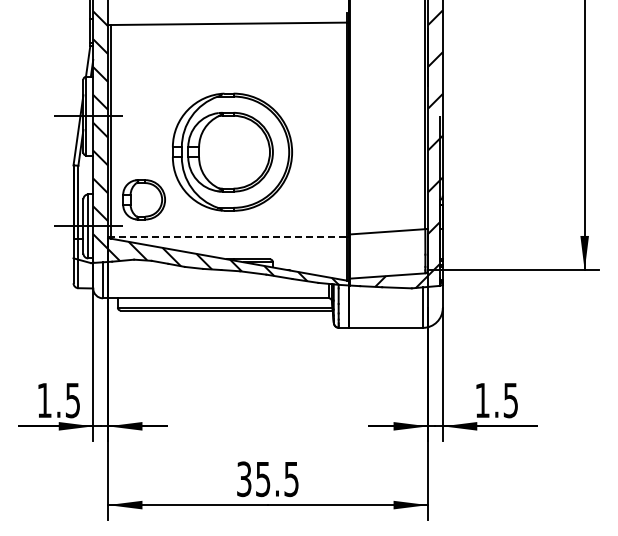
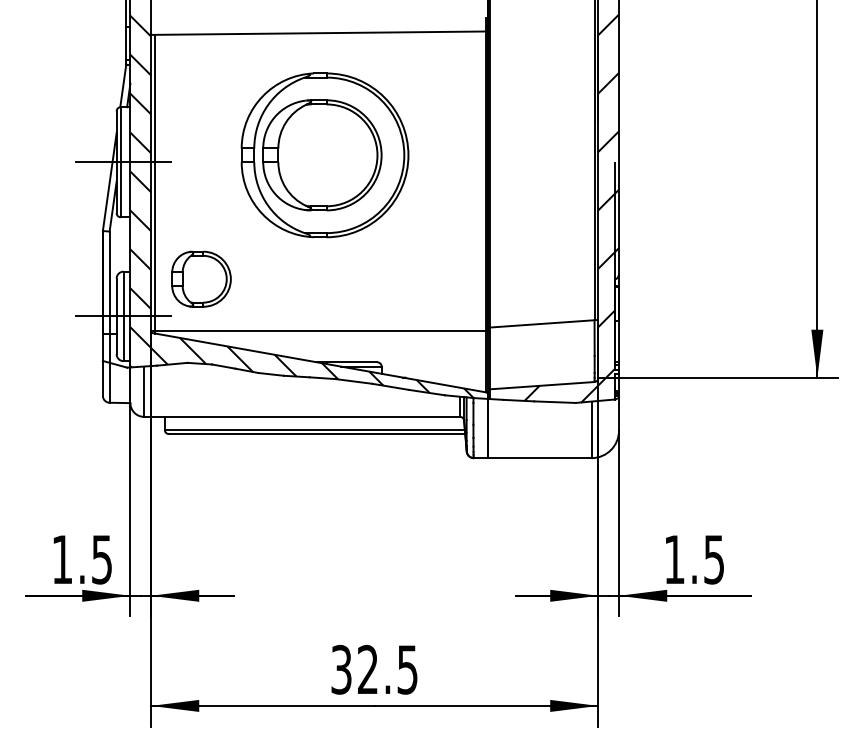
part: (232, 151) -> (325, 154), moved
line: (228, 237) -> (319, 331), dashed -> solid
text: (263, 479) -> (368, 670), 35.5 -> 32.5

